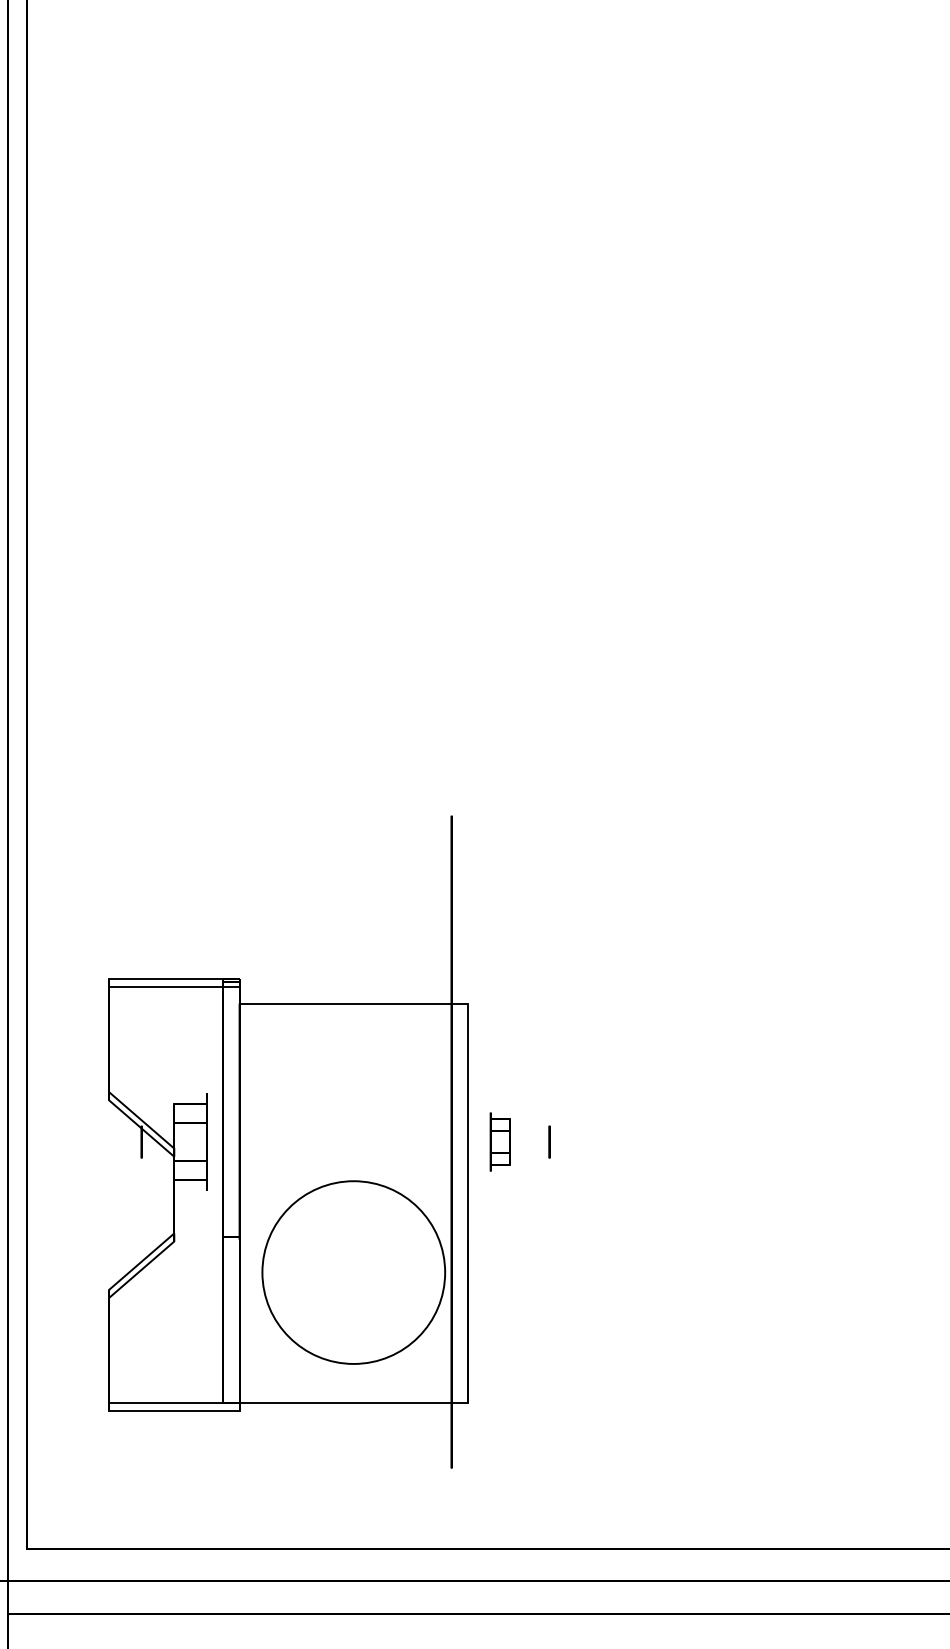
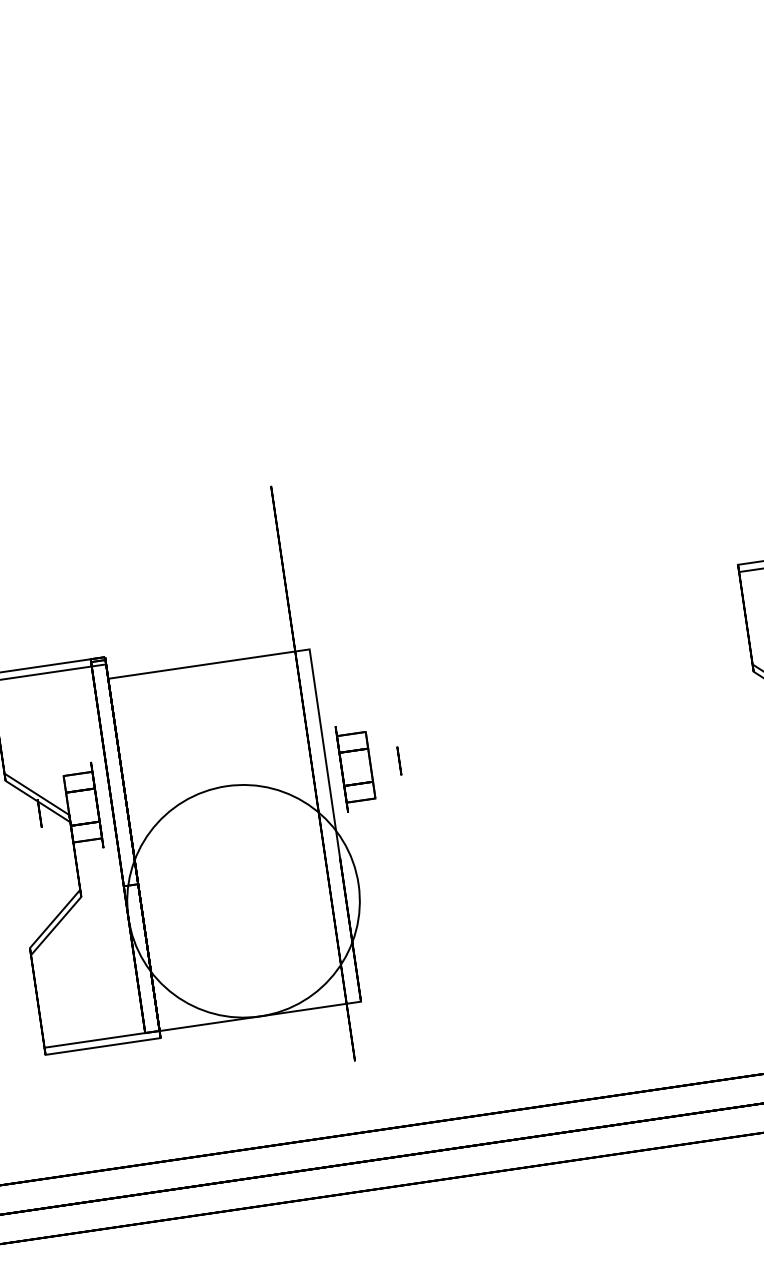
part: (500, 1141) -> (356, 766), size x1.67
circle: (353, 1272) -> (243, 901), size x1.43

